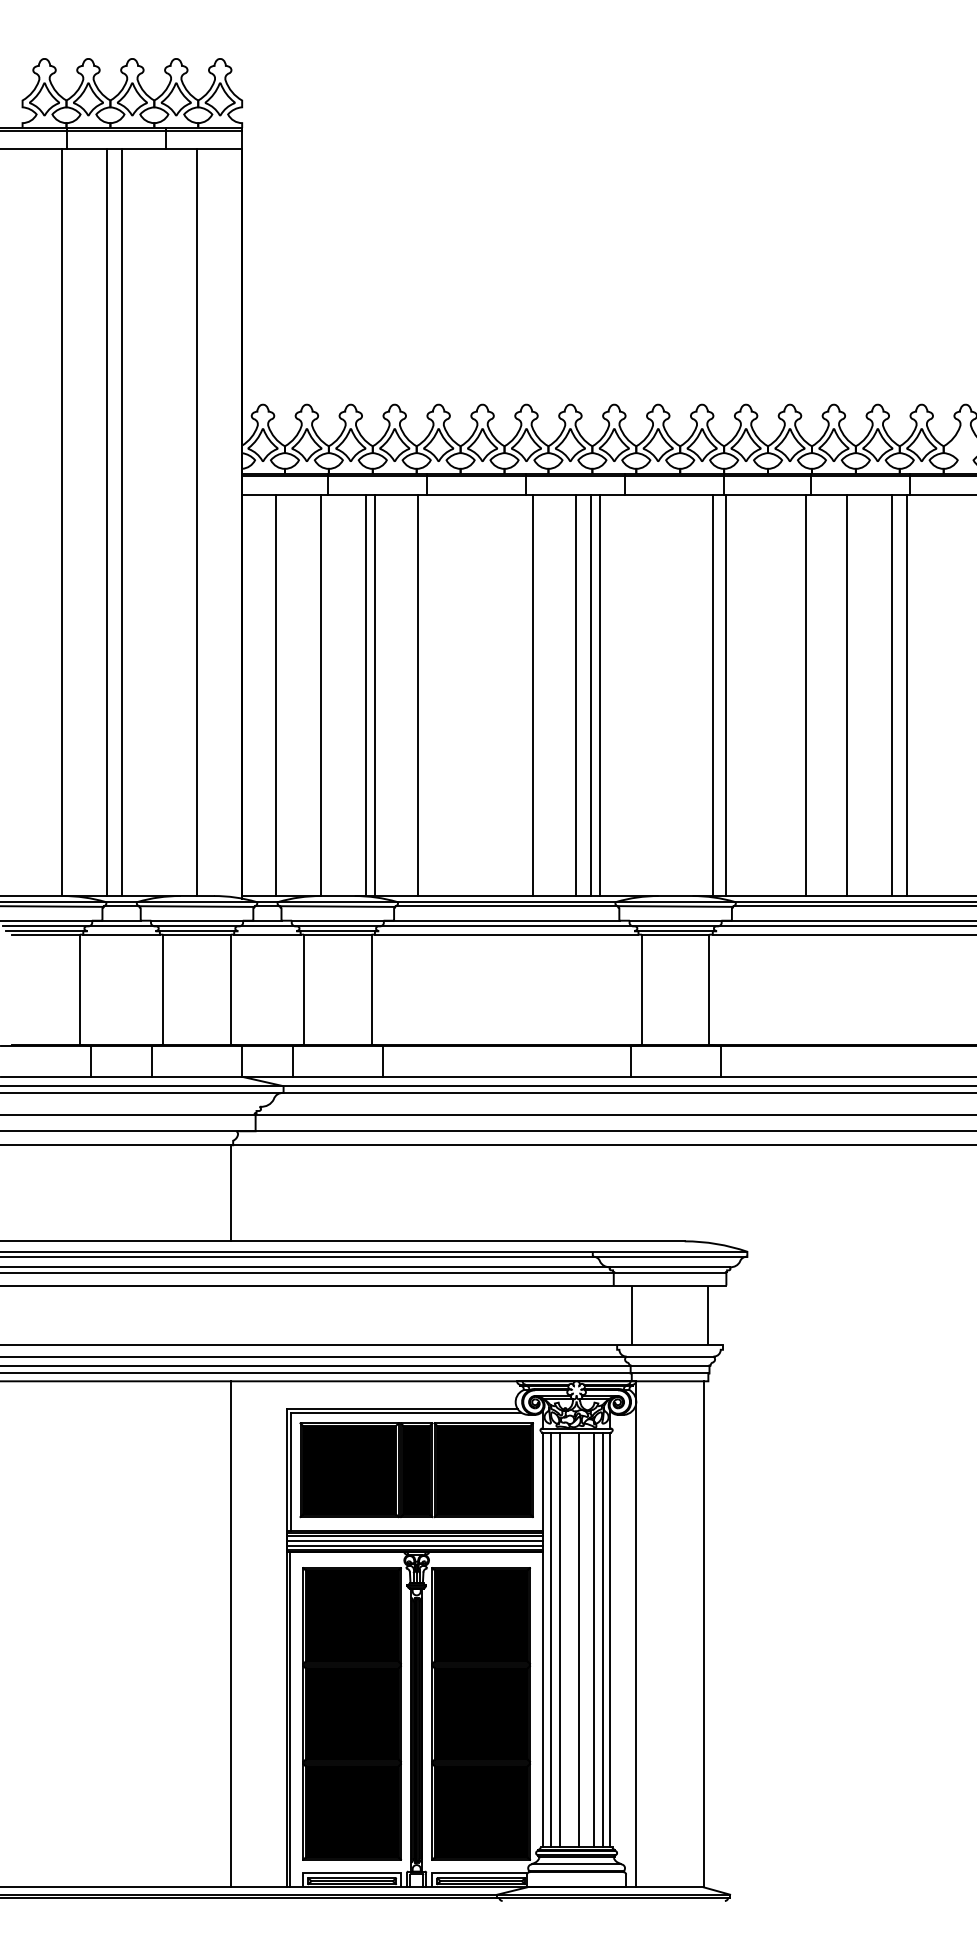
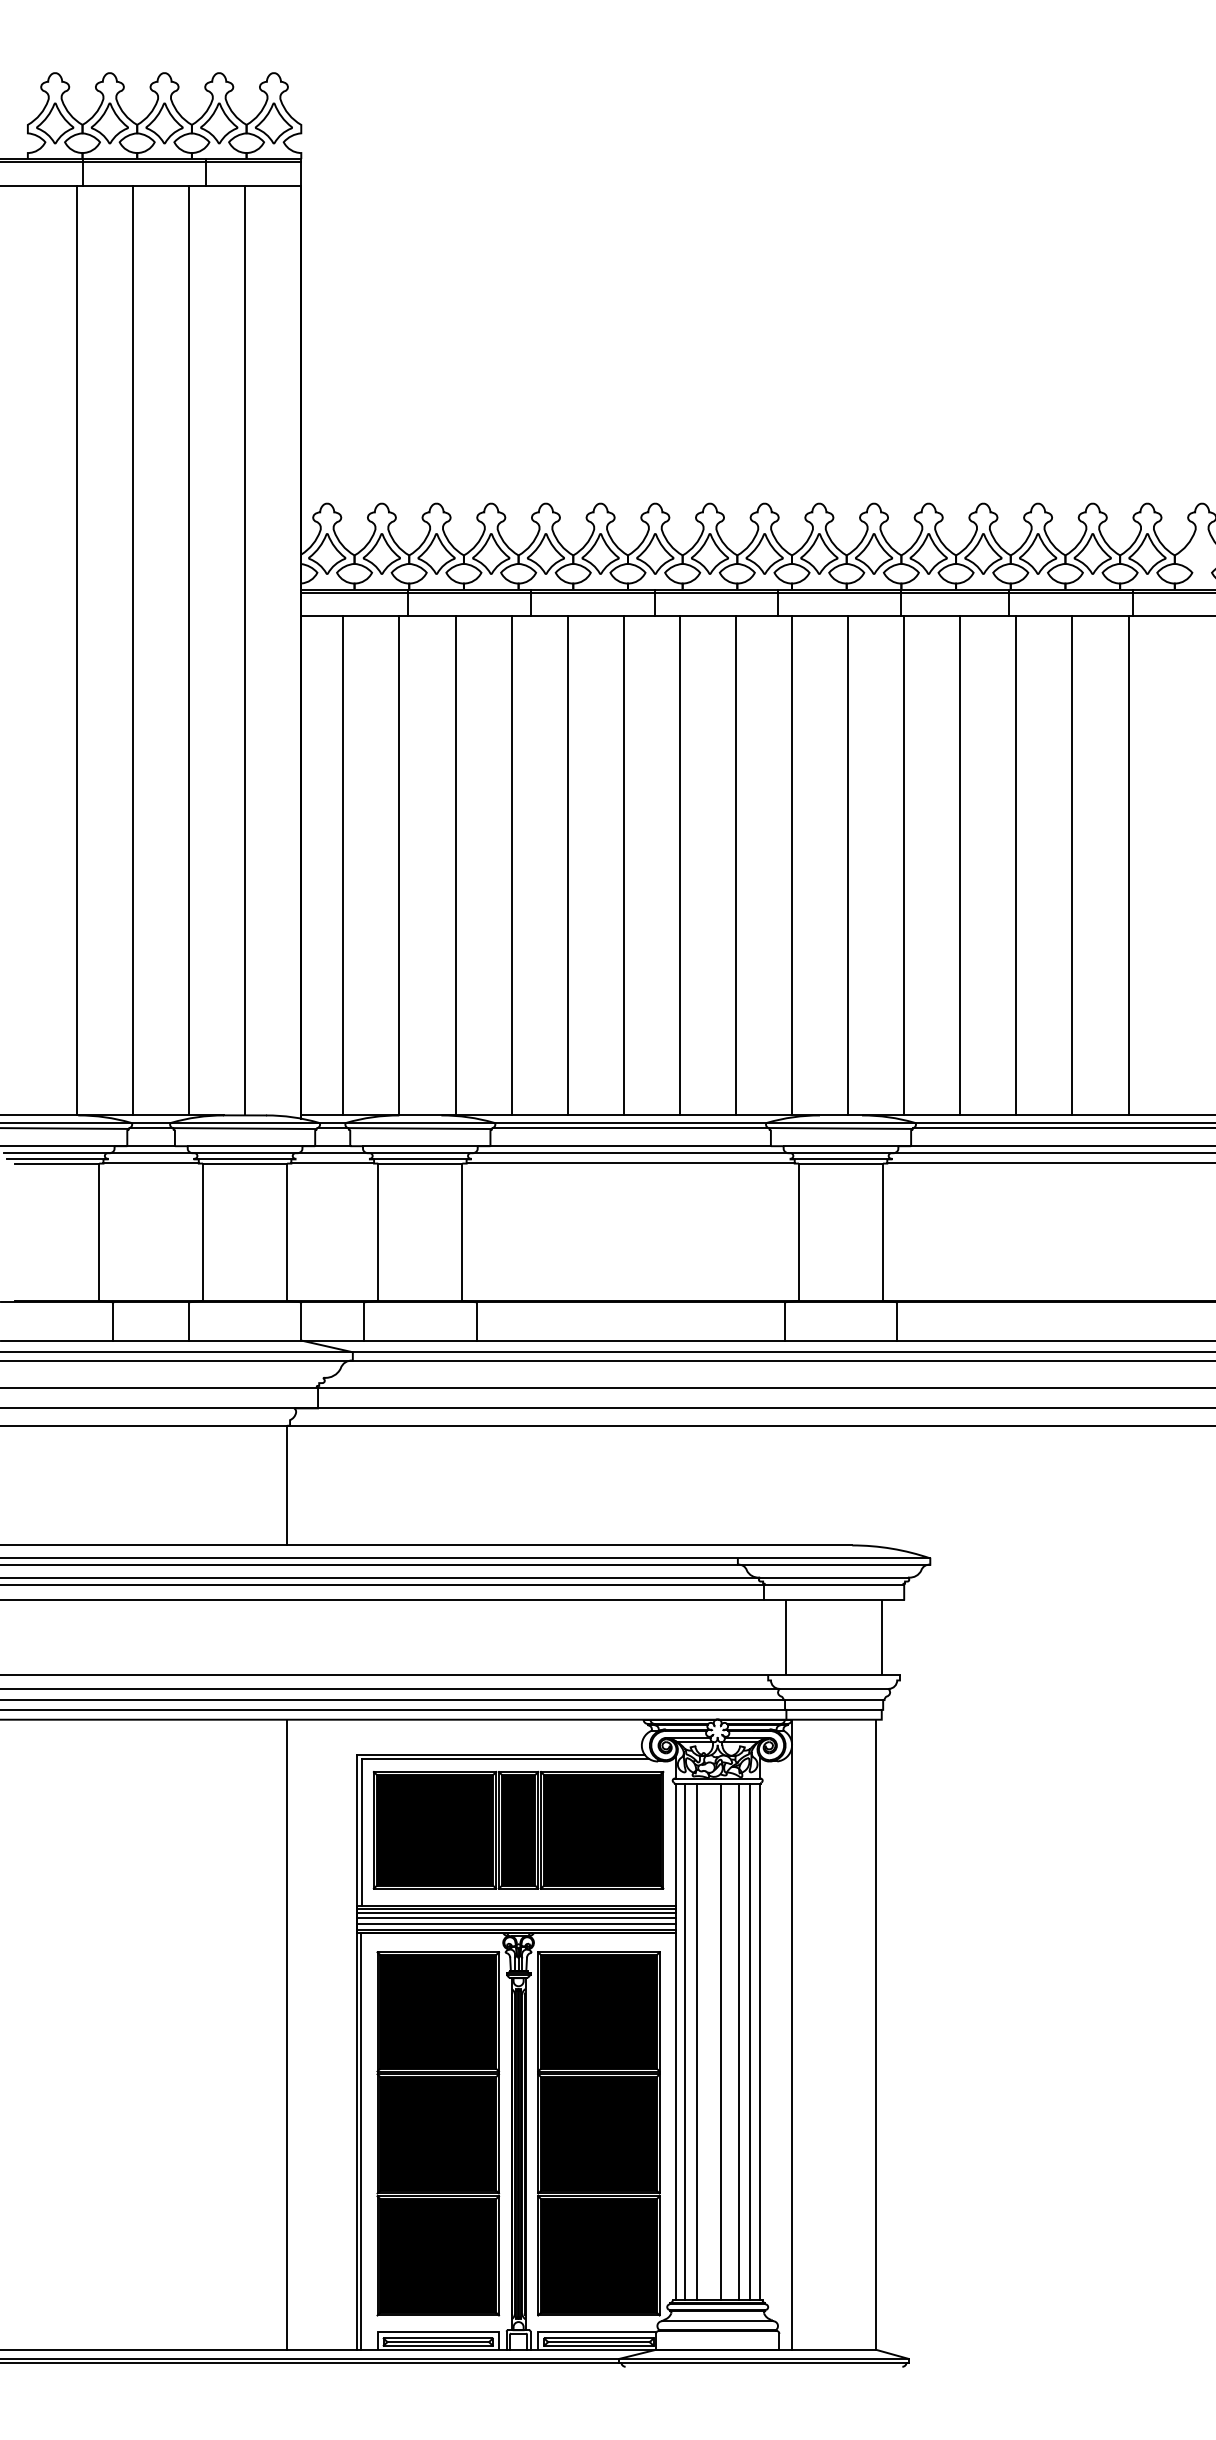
line: (121, 522) -> (189, 650), moved
line: (374, 695) -> (511, 865), moved
line: (418, 695) -> (567, 865), moved
line: (533, 695) -> (623, 865), moved
line: (575, 695) -> (679, 865), moved
line: (600, 695) -> (792, 865), moved
line: (712, 695) -> (848, 865), moved
line: (806, 695) -> (960, 865), moved
line: (847, 695) -> (1016, 865), moved
line: (892, 695) -> (1072, 865), moved

